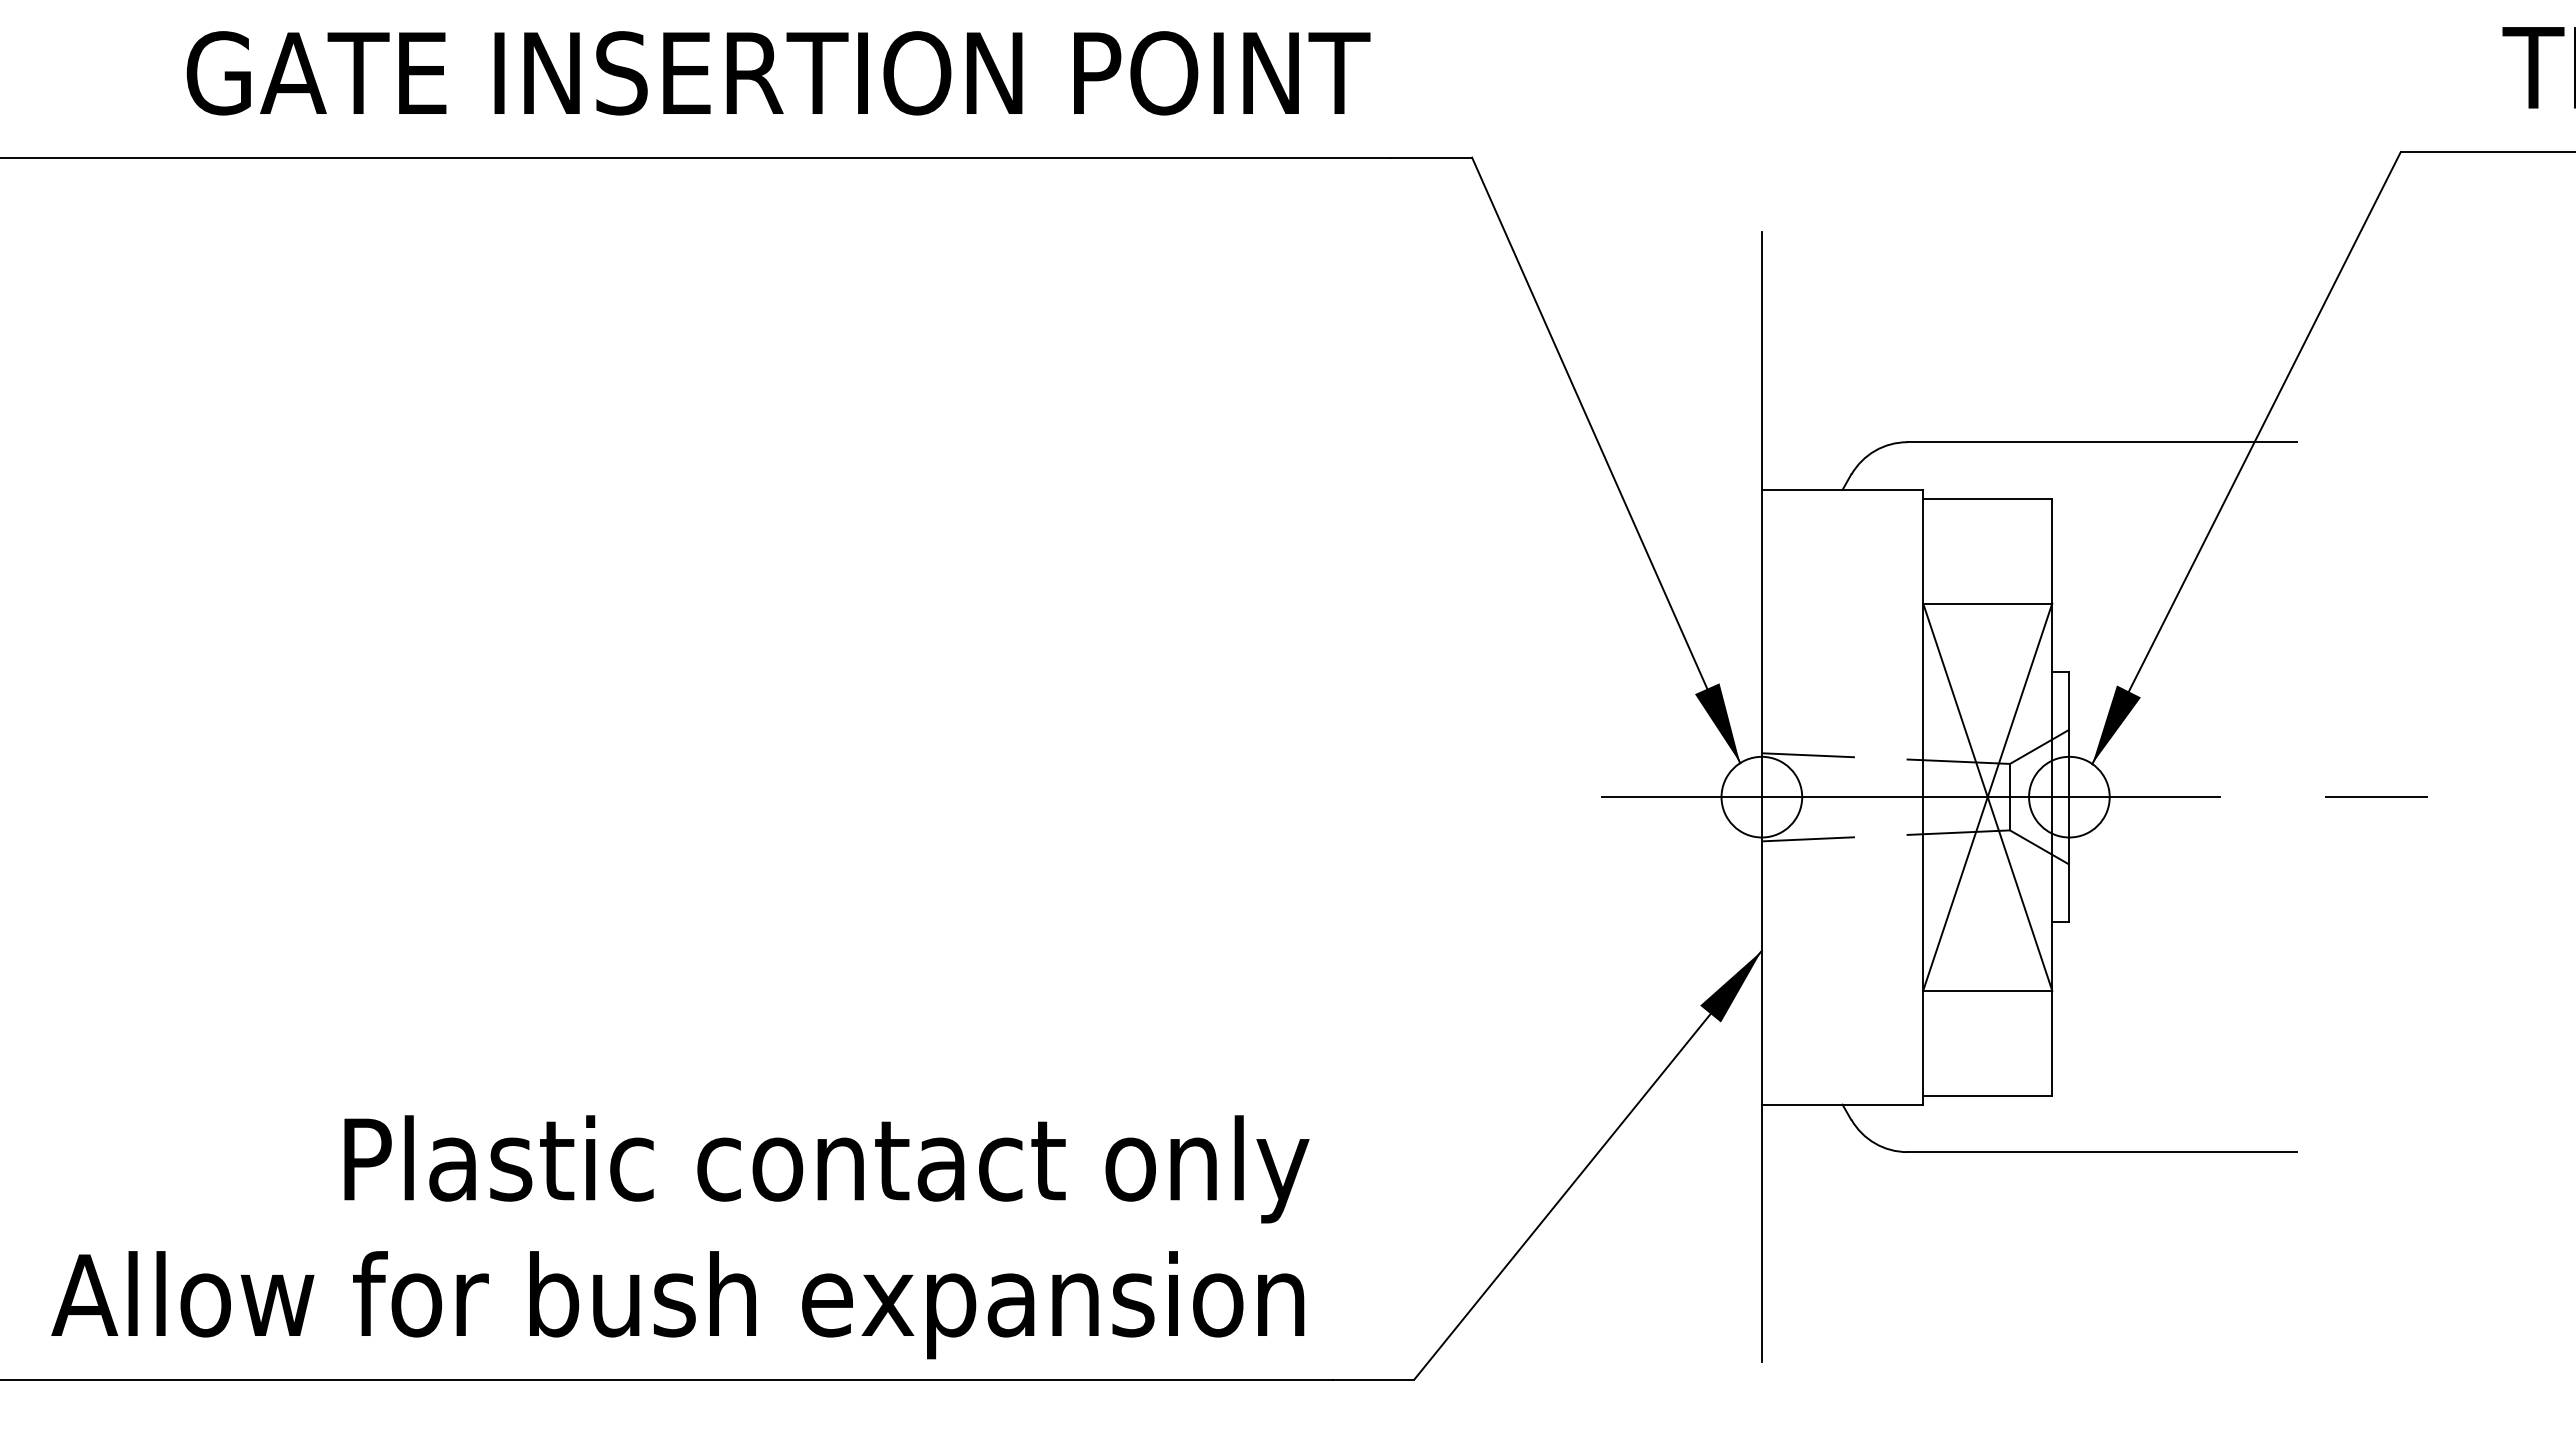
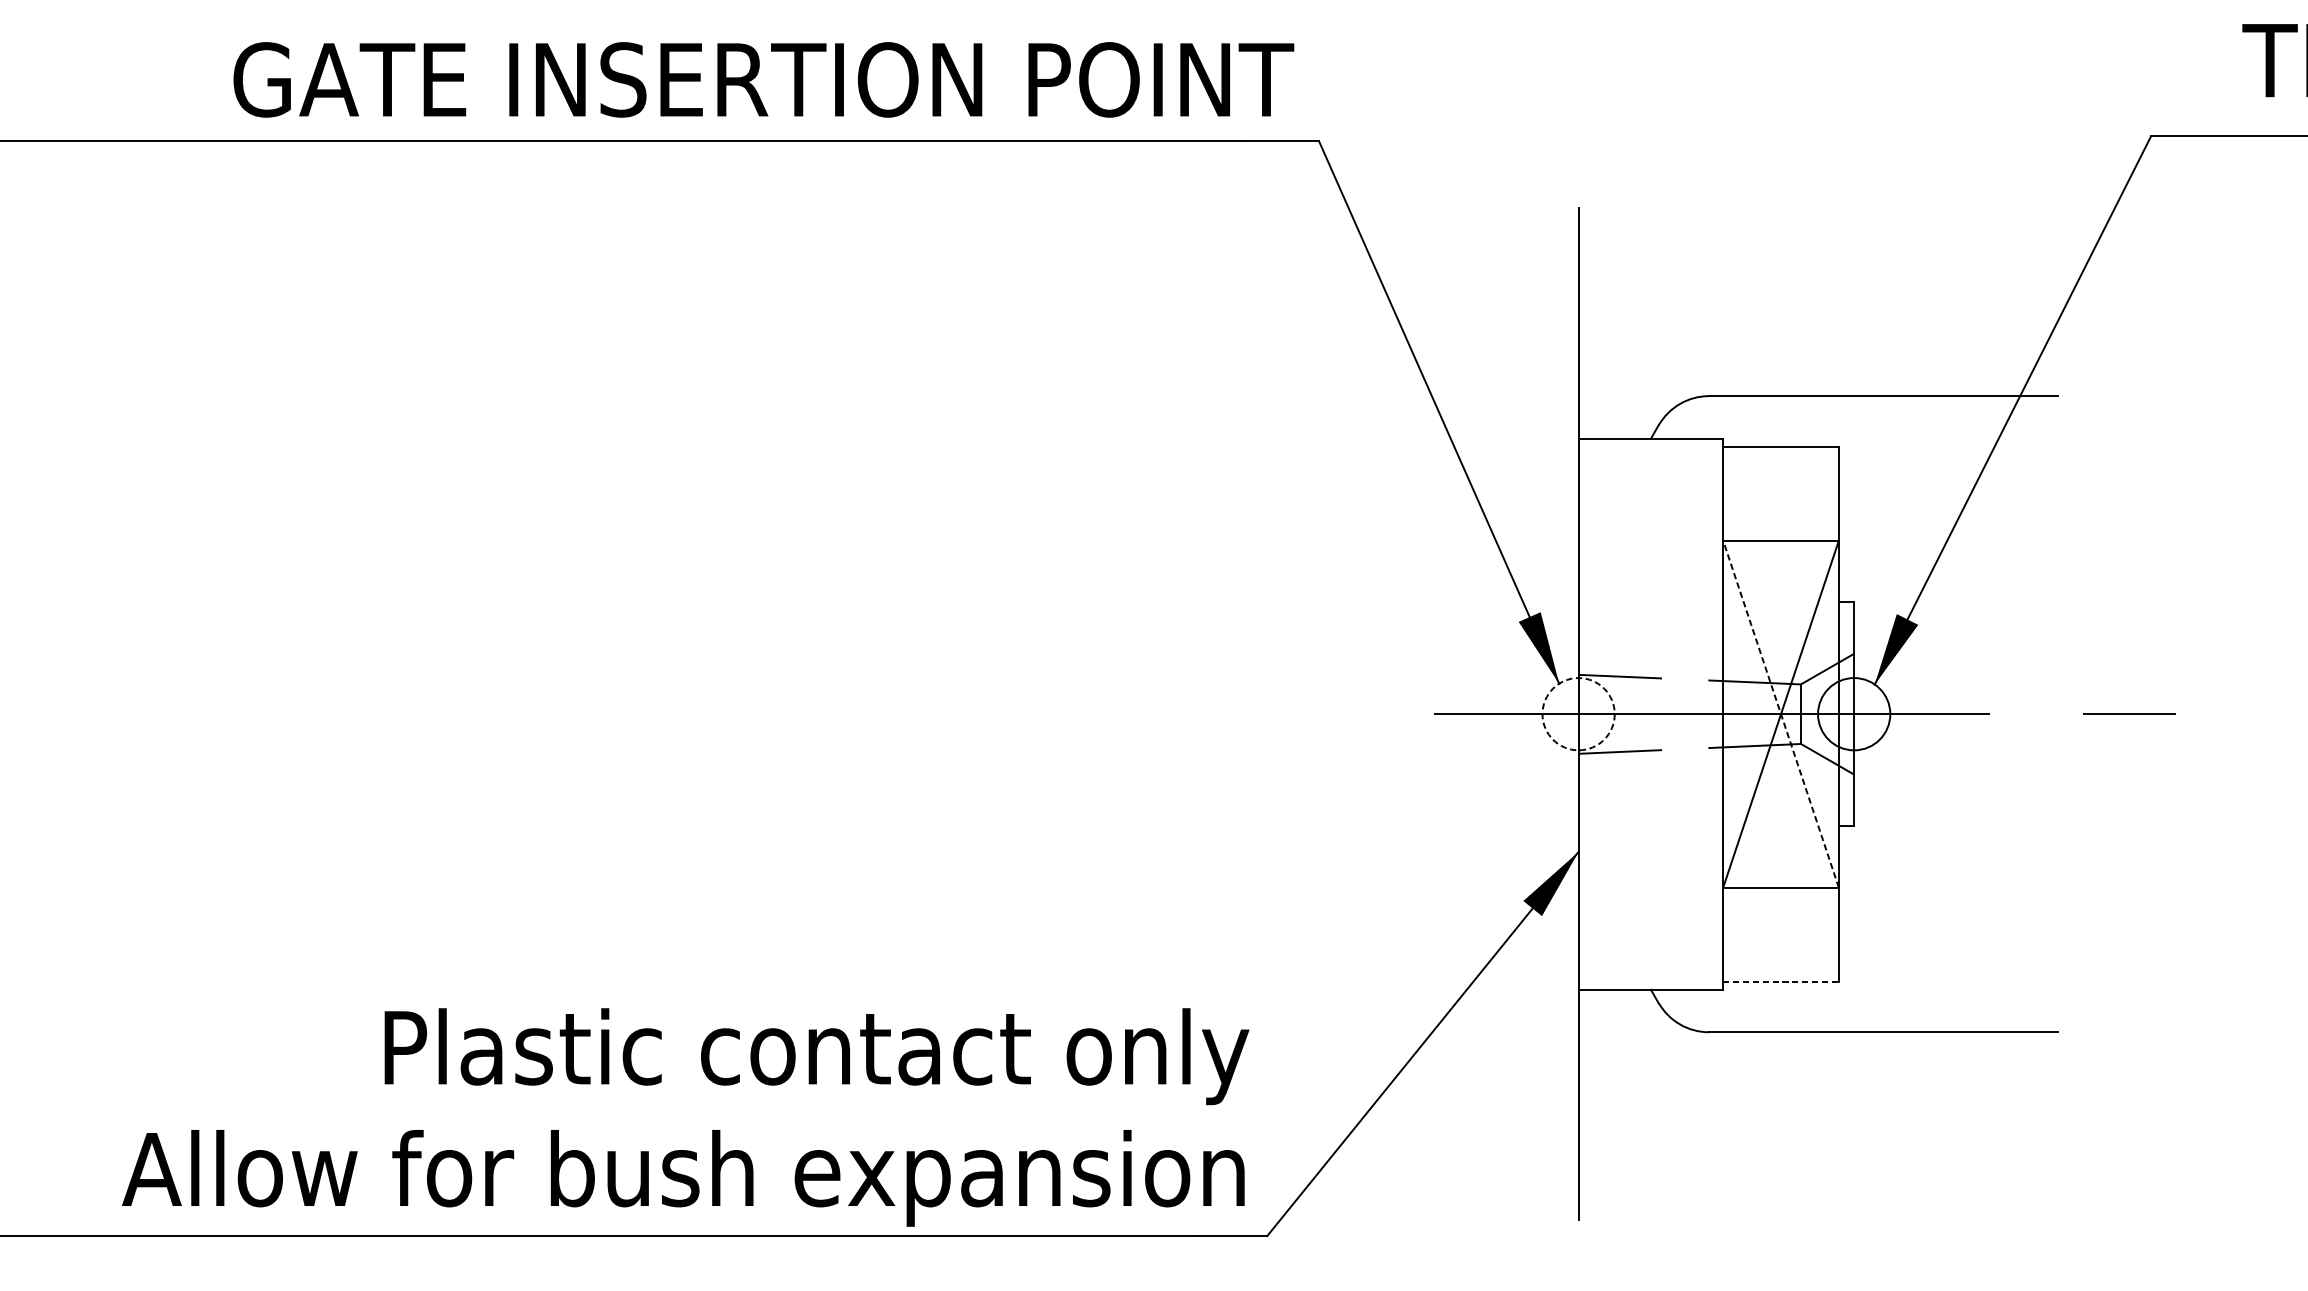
text: (778, 73) -> (763, 80), moved
circle: (1761, 796) -> (1578, 713), solid -> dashed
line: (1987, 796) -> (1780, 713), solid -> dashed
line: (1987, 1095) -> (1780, 981), solid -> dashed
text: (680, 1237) -> (685, 1117), moved

